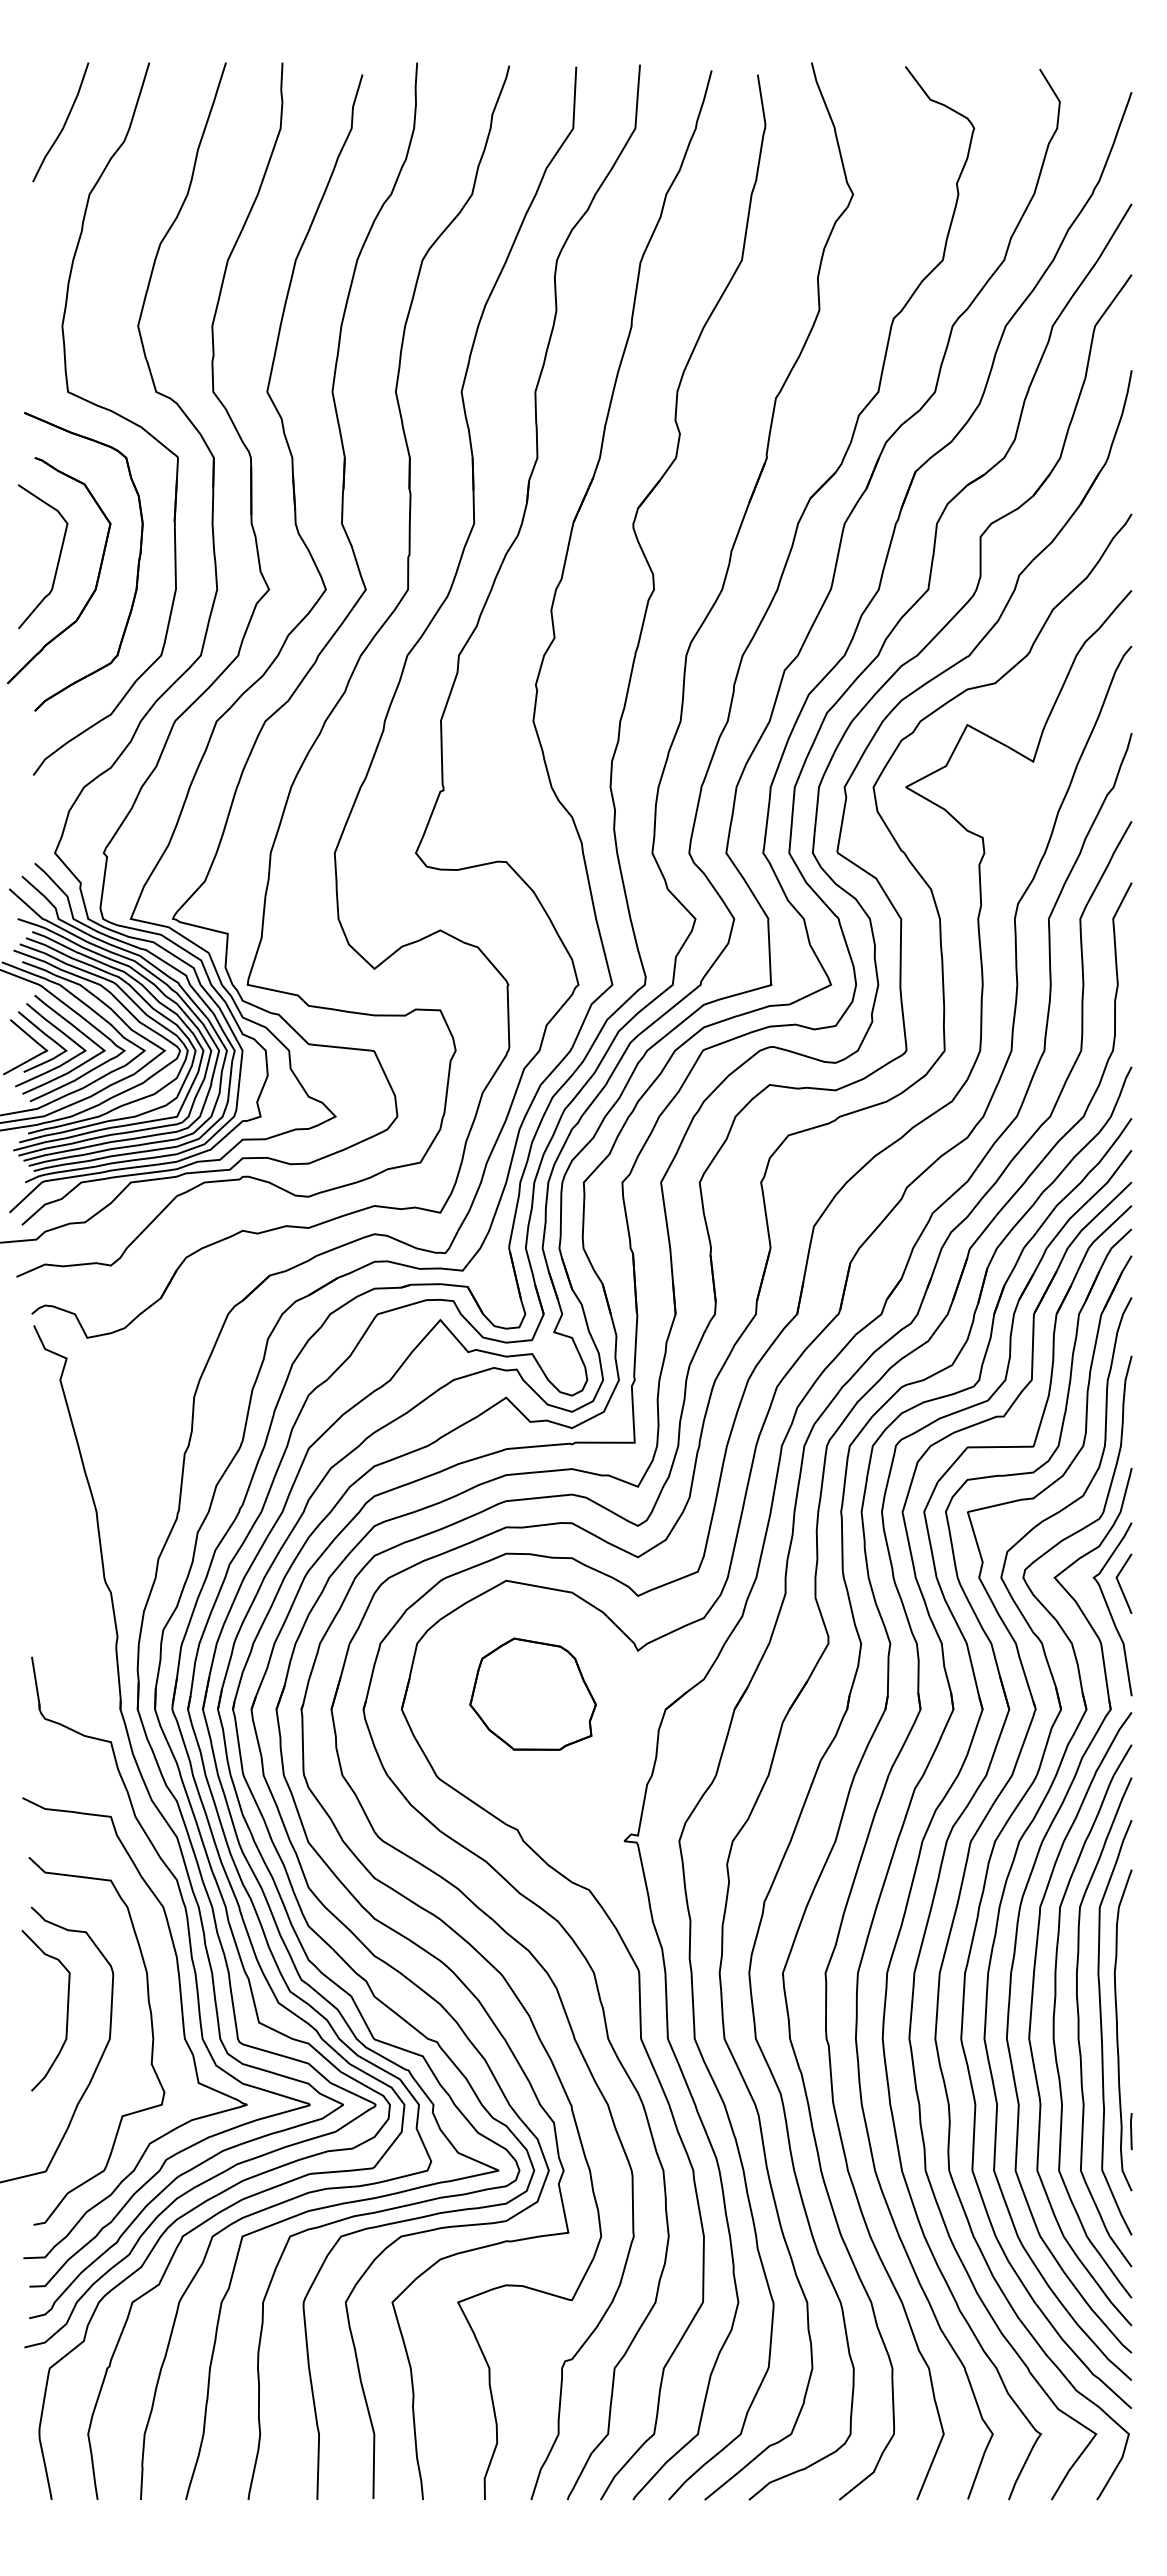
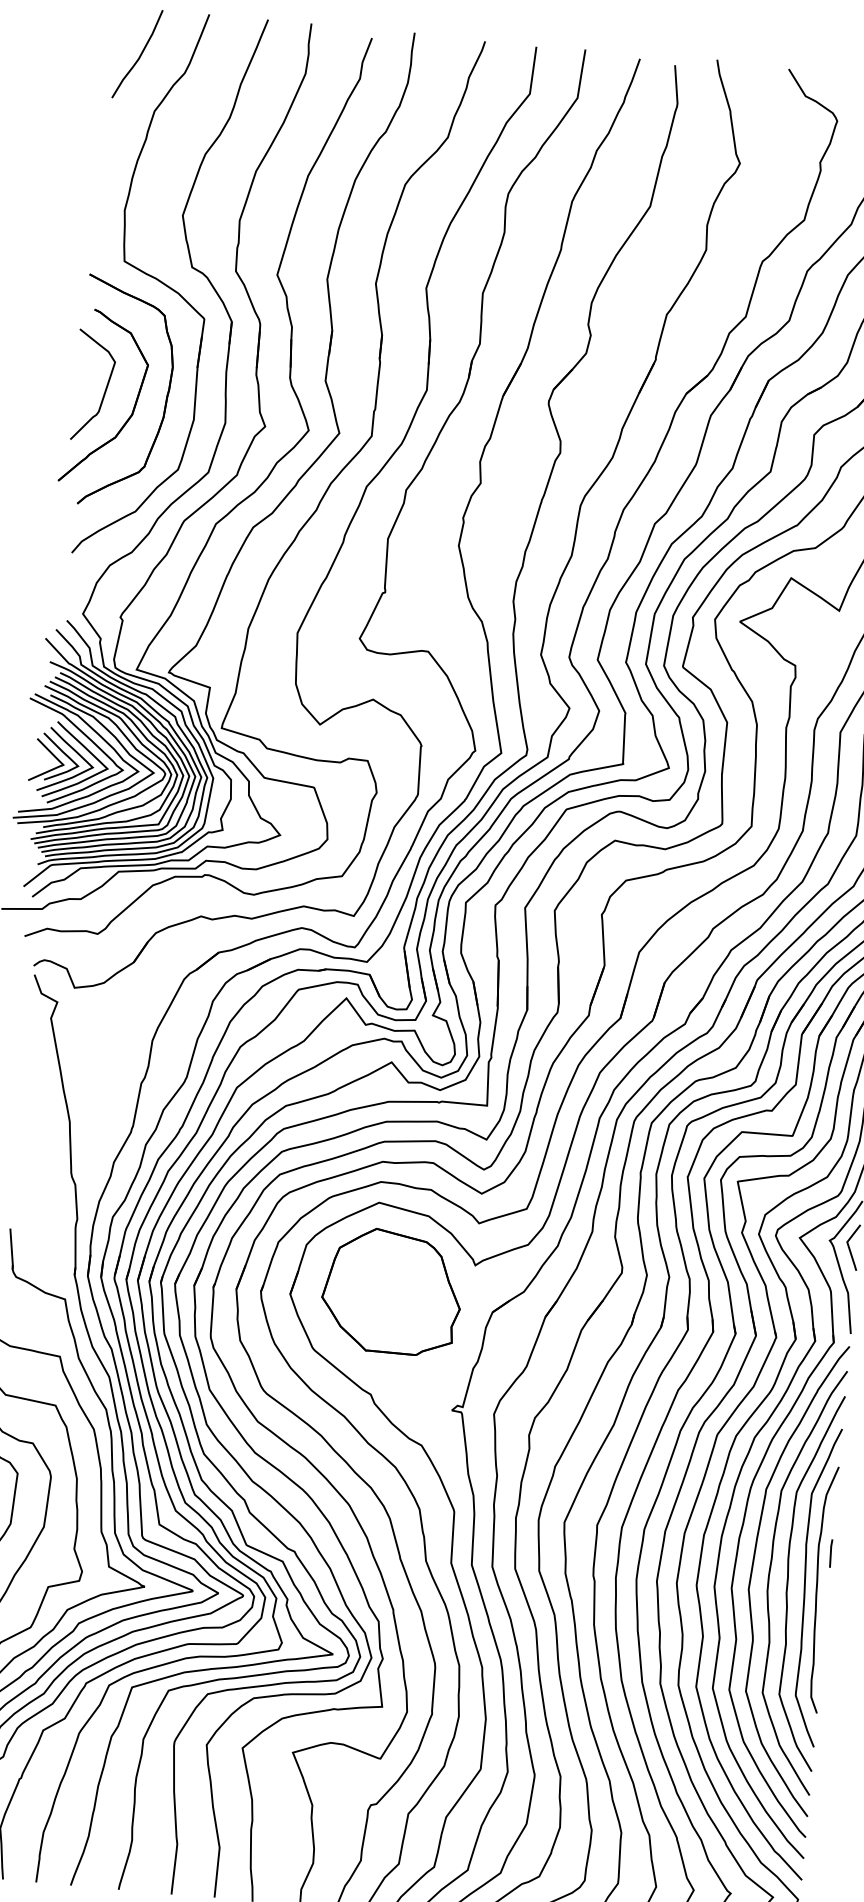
part: (532, 1693) -> (391, 1290), size x1.43
line: (1131, 2131) -> (831, 1553), moved

